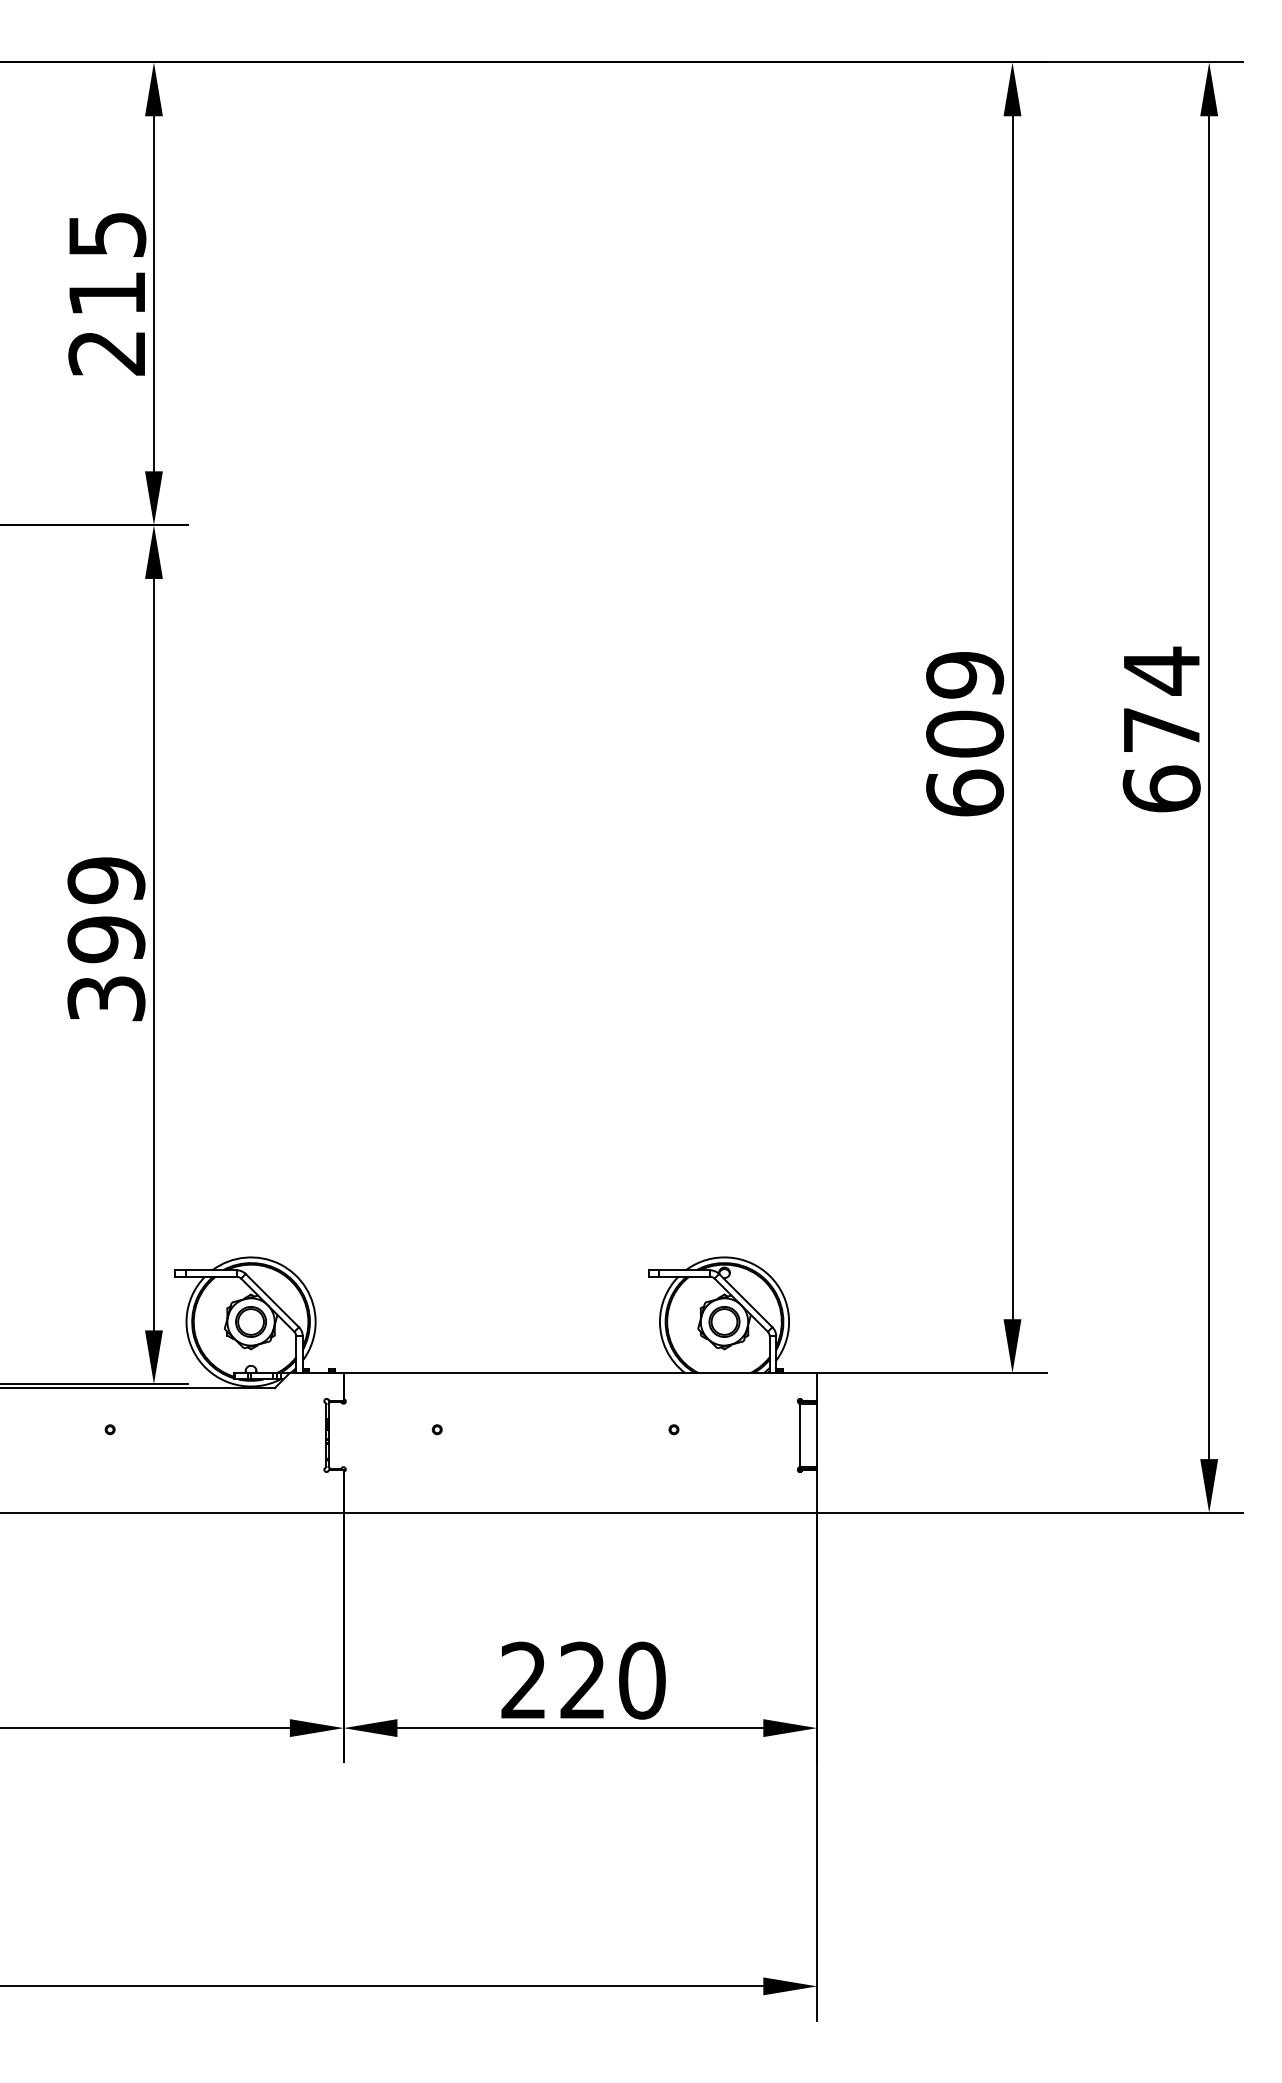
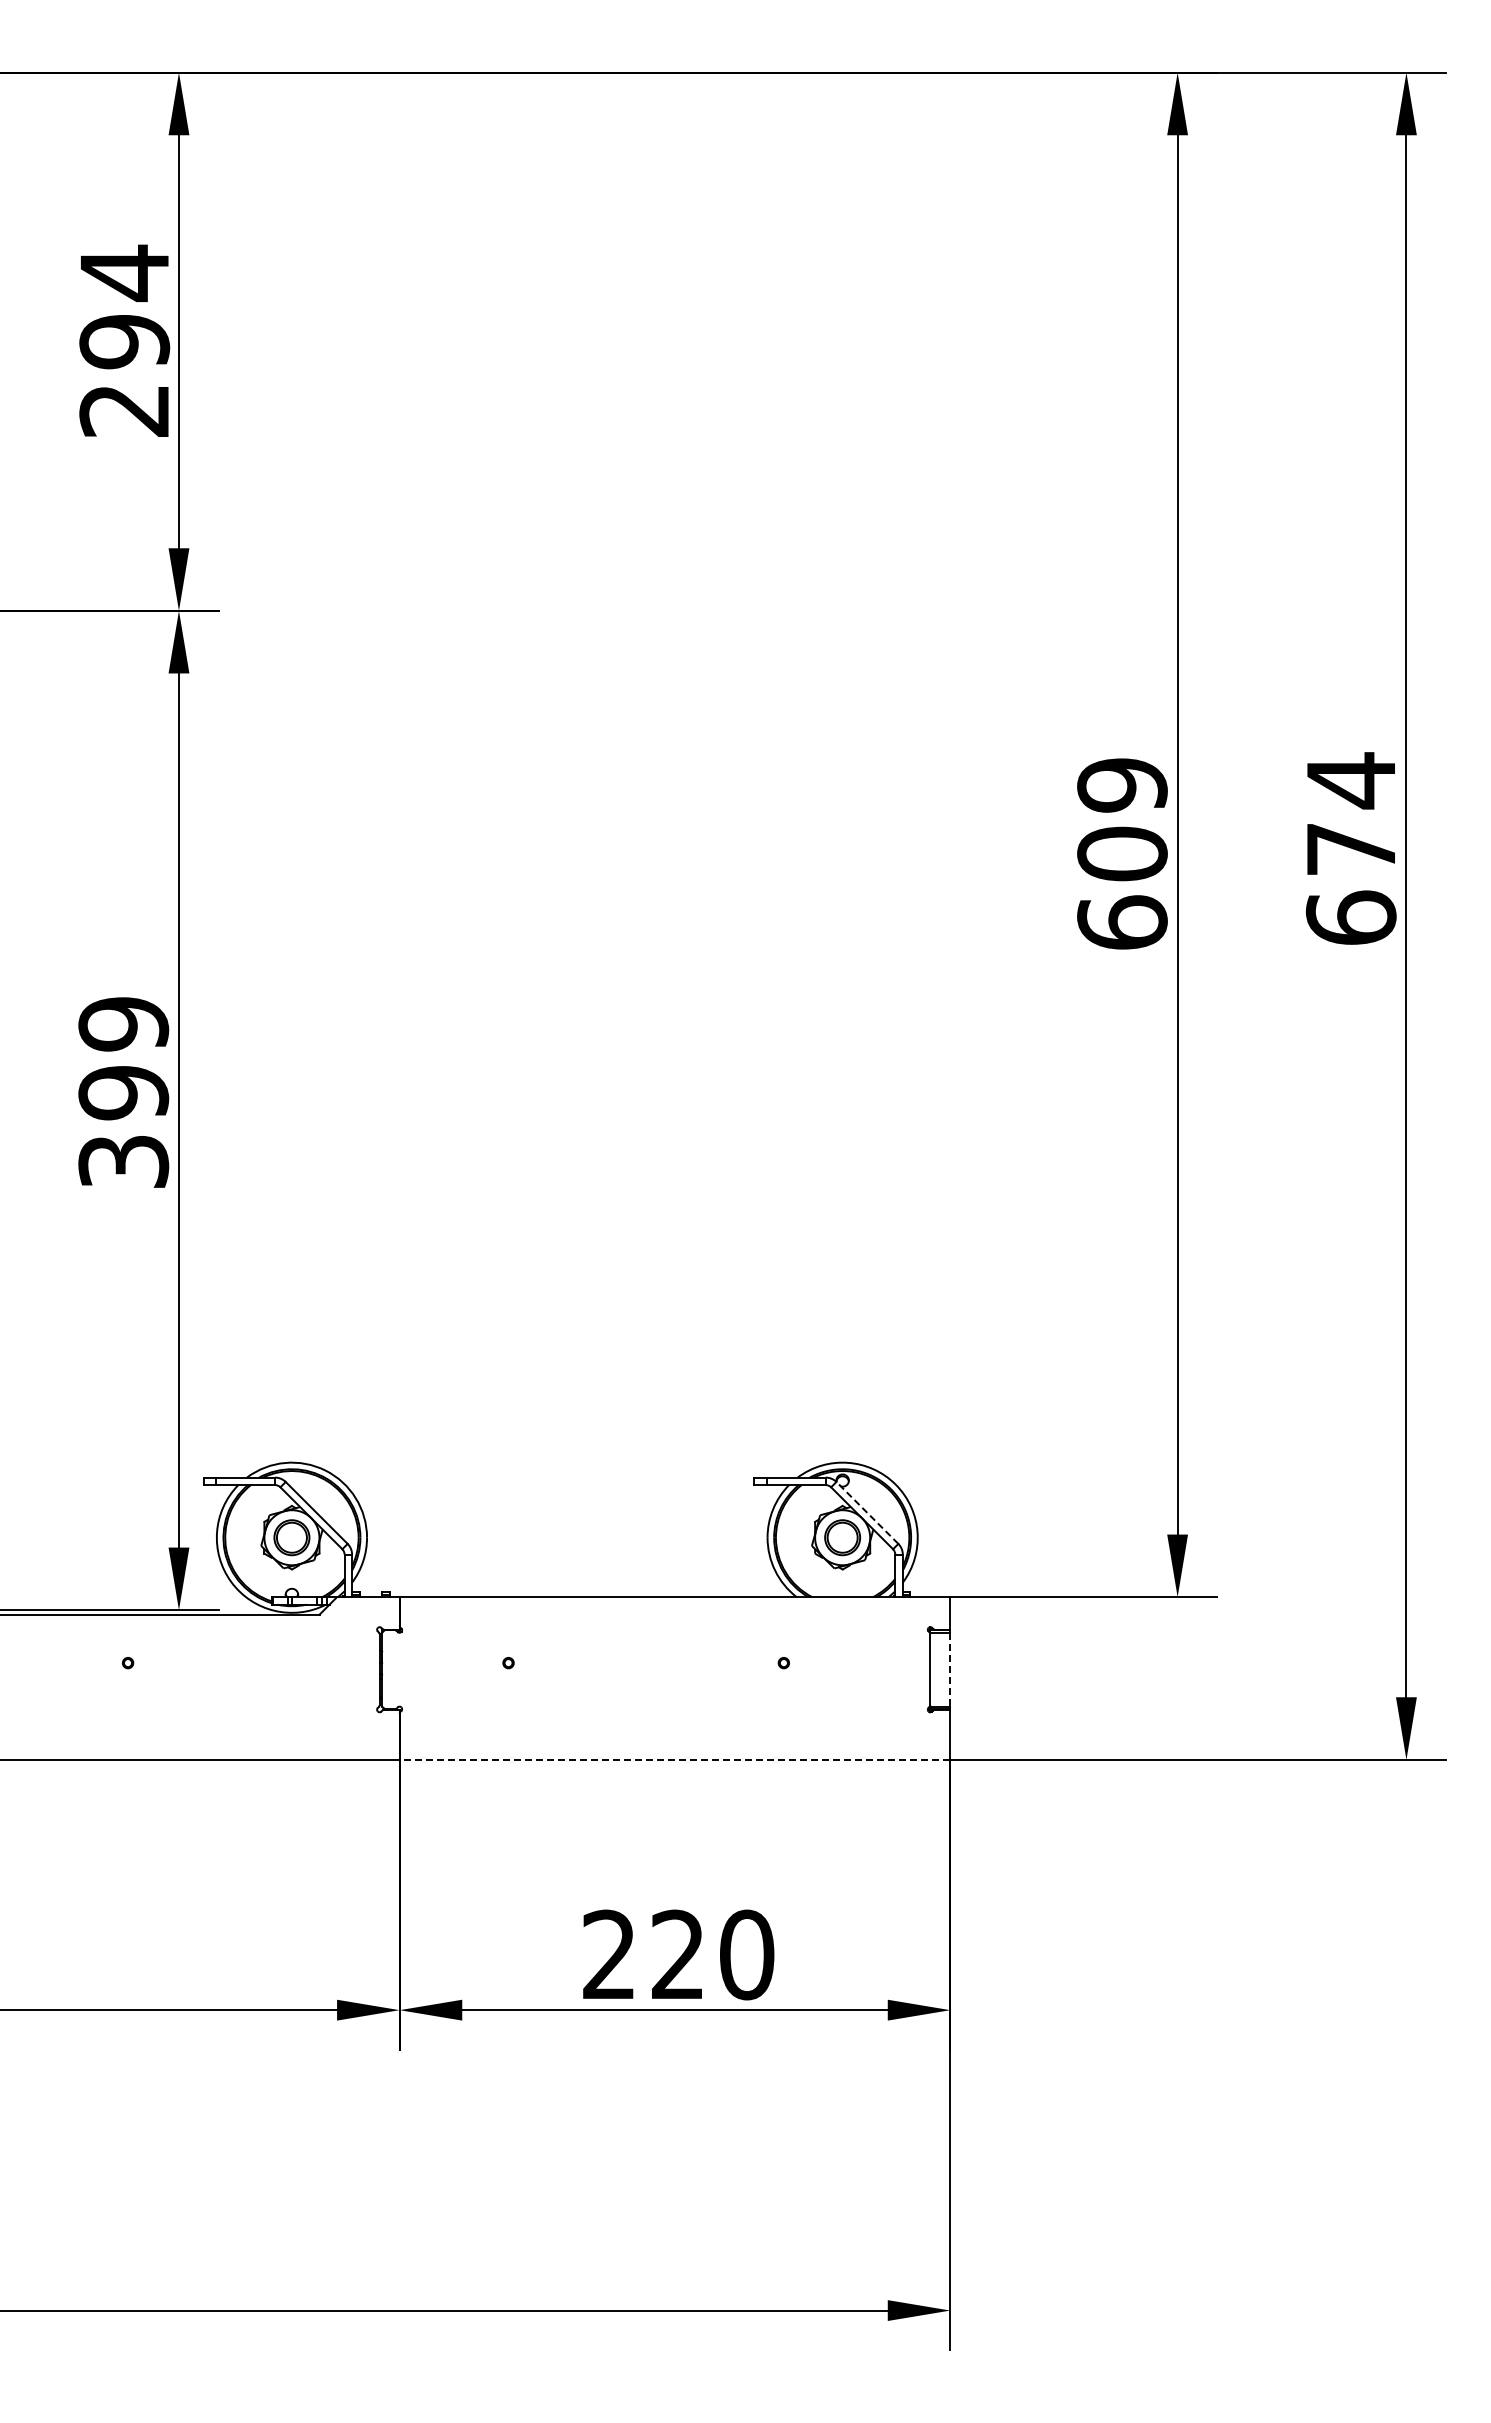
text: (107, 263) -> (124, 306), 215 -> 294
line: (745, 1300) -> (867, 1512), solid -> dashed
line: (817, 1435) -> (950, 1669), solid -> dashed
line: (579, 1512) -> (674, 1759), solid -> dashed

